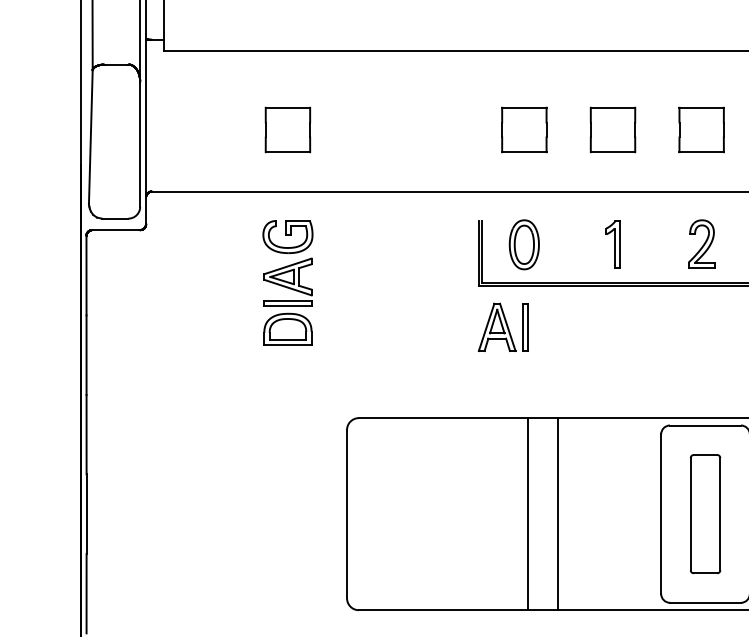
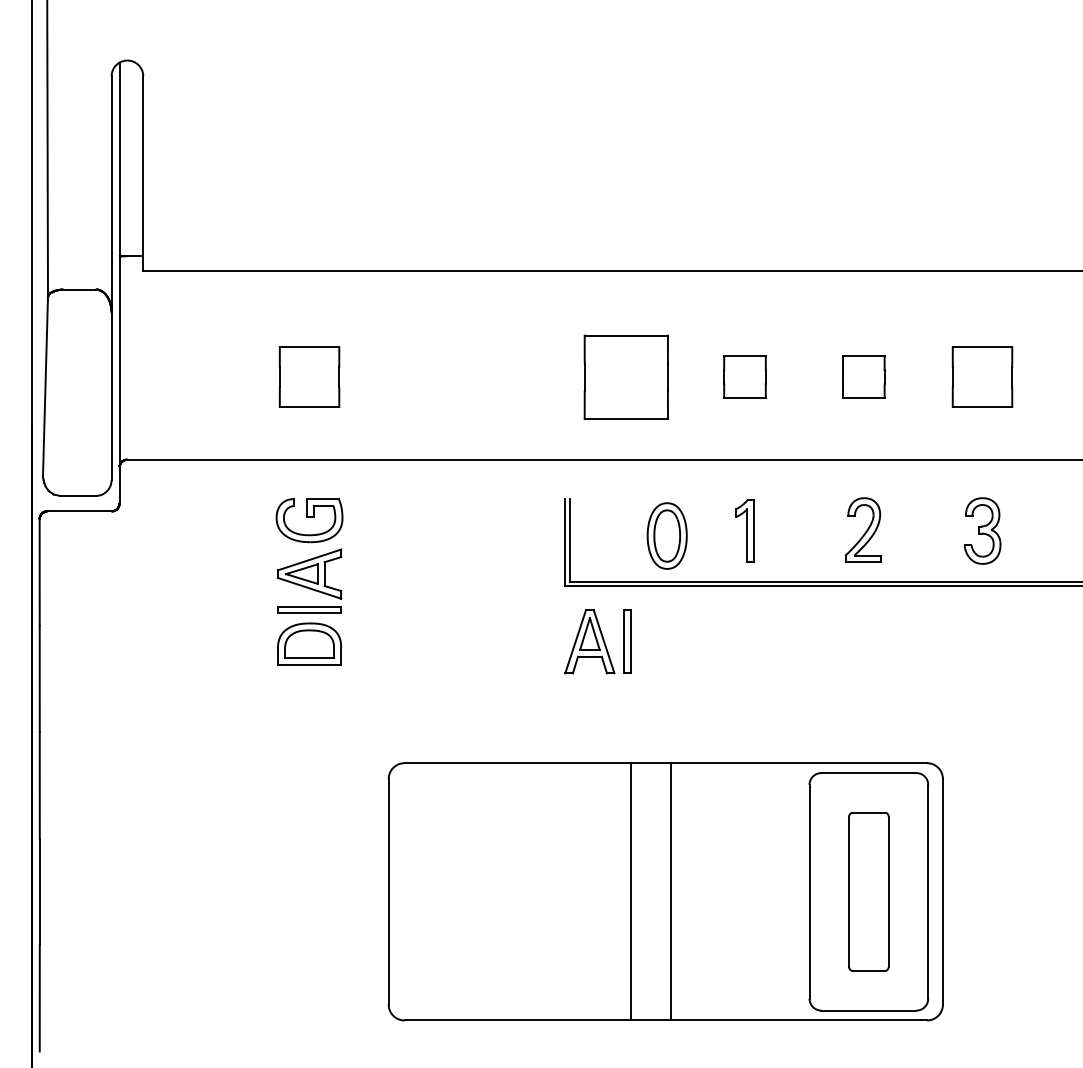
part: (523, 129) -> (625, 376), size x1.4
part: (612, 129) -> (744, 376), size x0.7
part: (701, 129) -> (863, 376), size x0.7
part: (523, 244) -> (666, 535), moved

